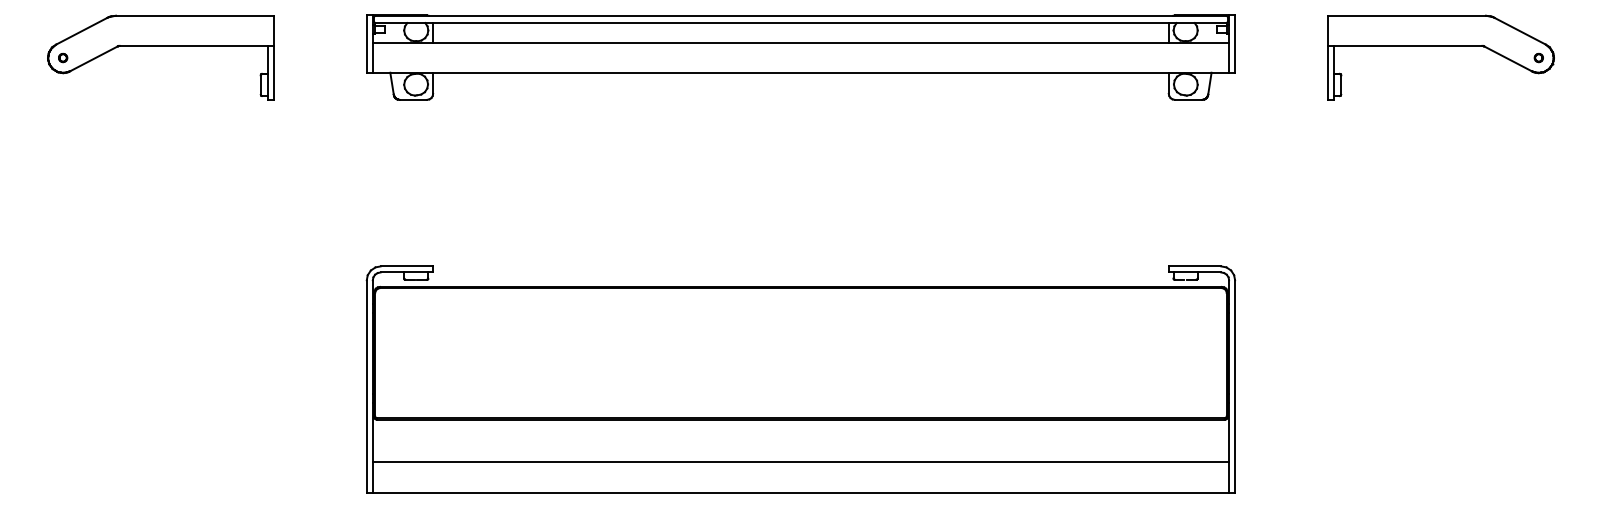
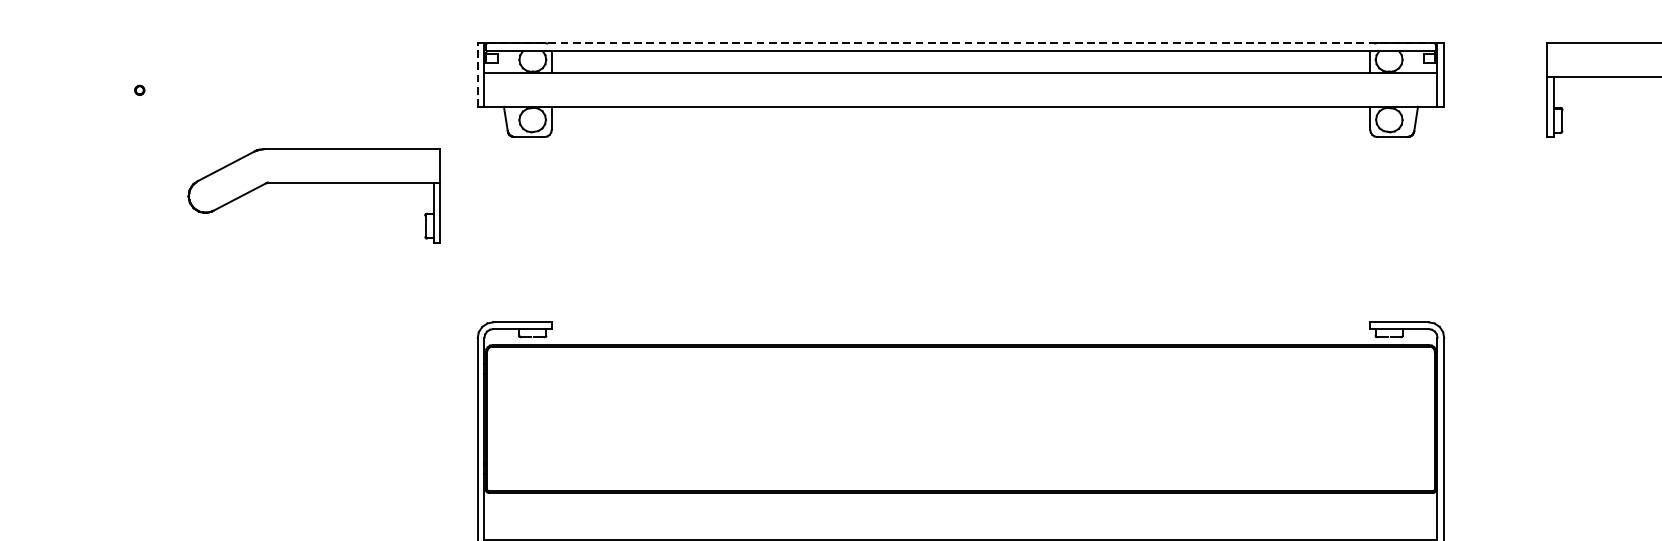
line: (800, 15) -> (960, 43), solid -> dashed
line: (366, 44) -> (477, 75), solid -> dashed
part: (160, 46) -> (313, 183), moved

